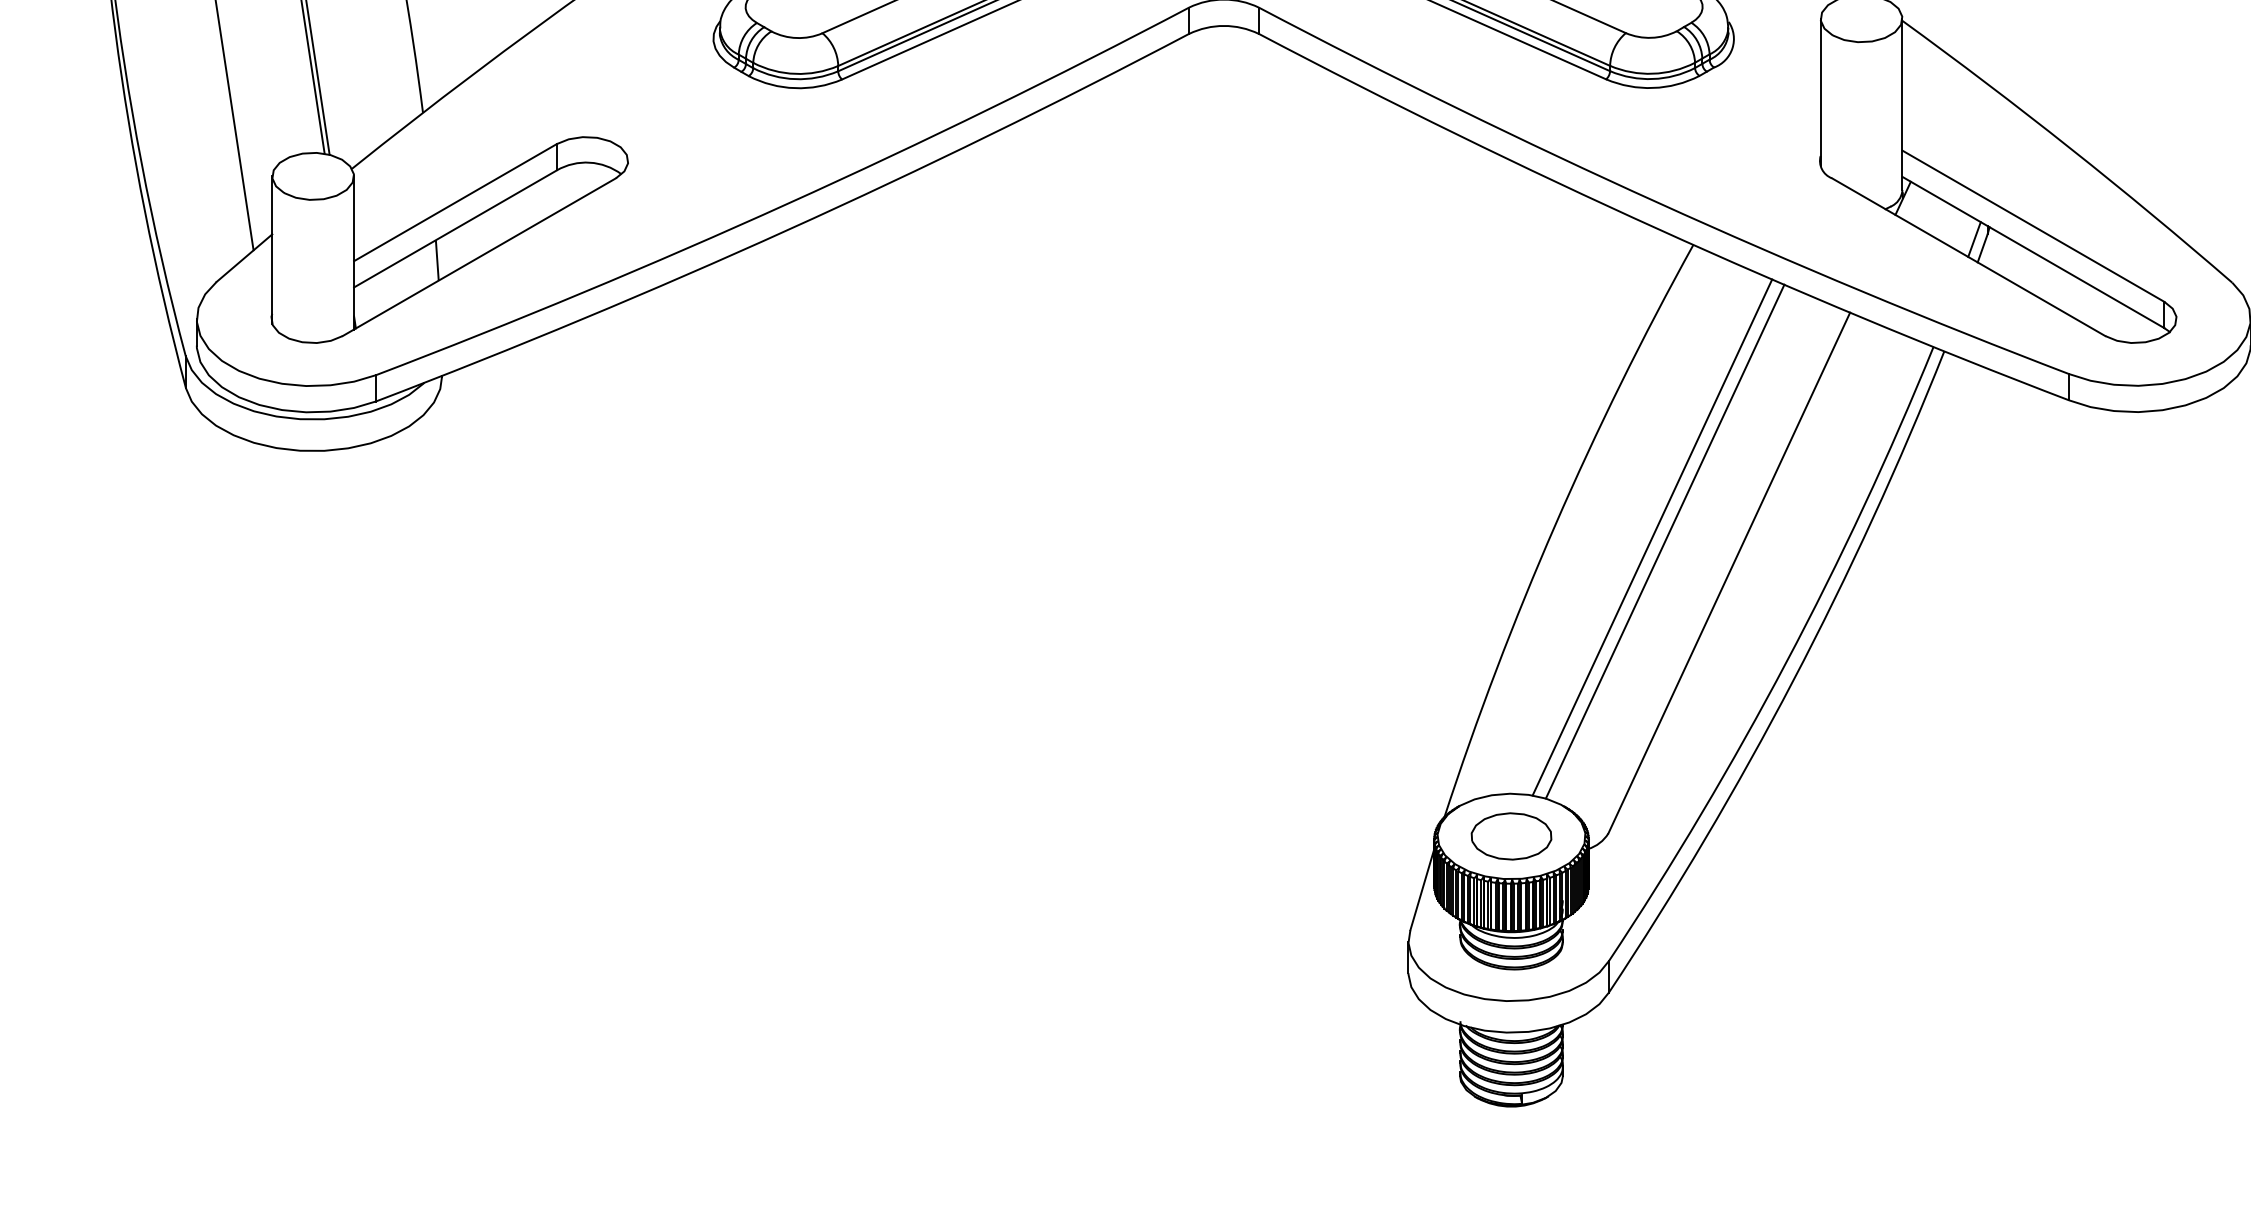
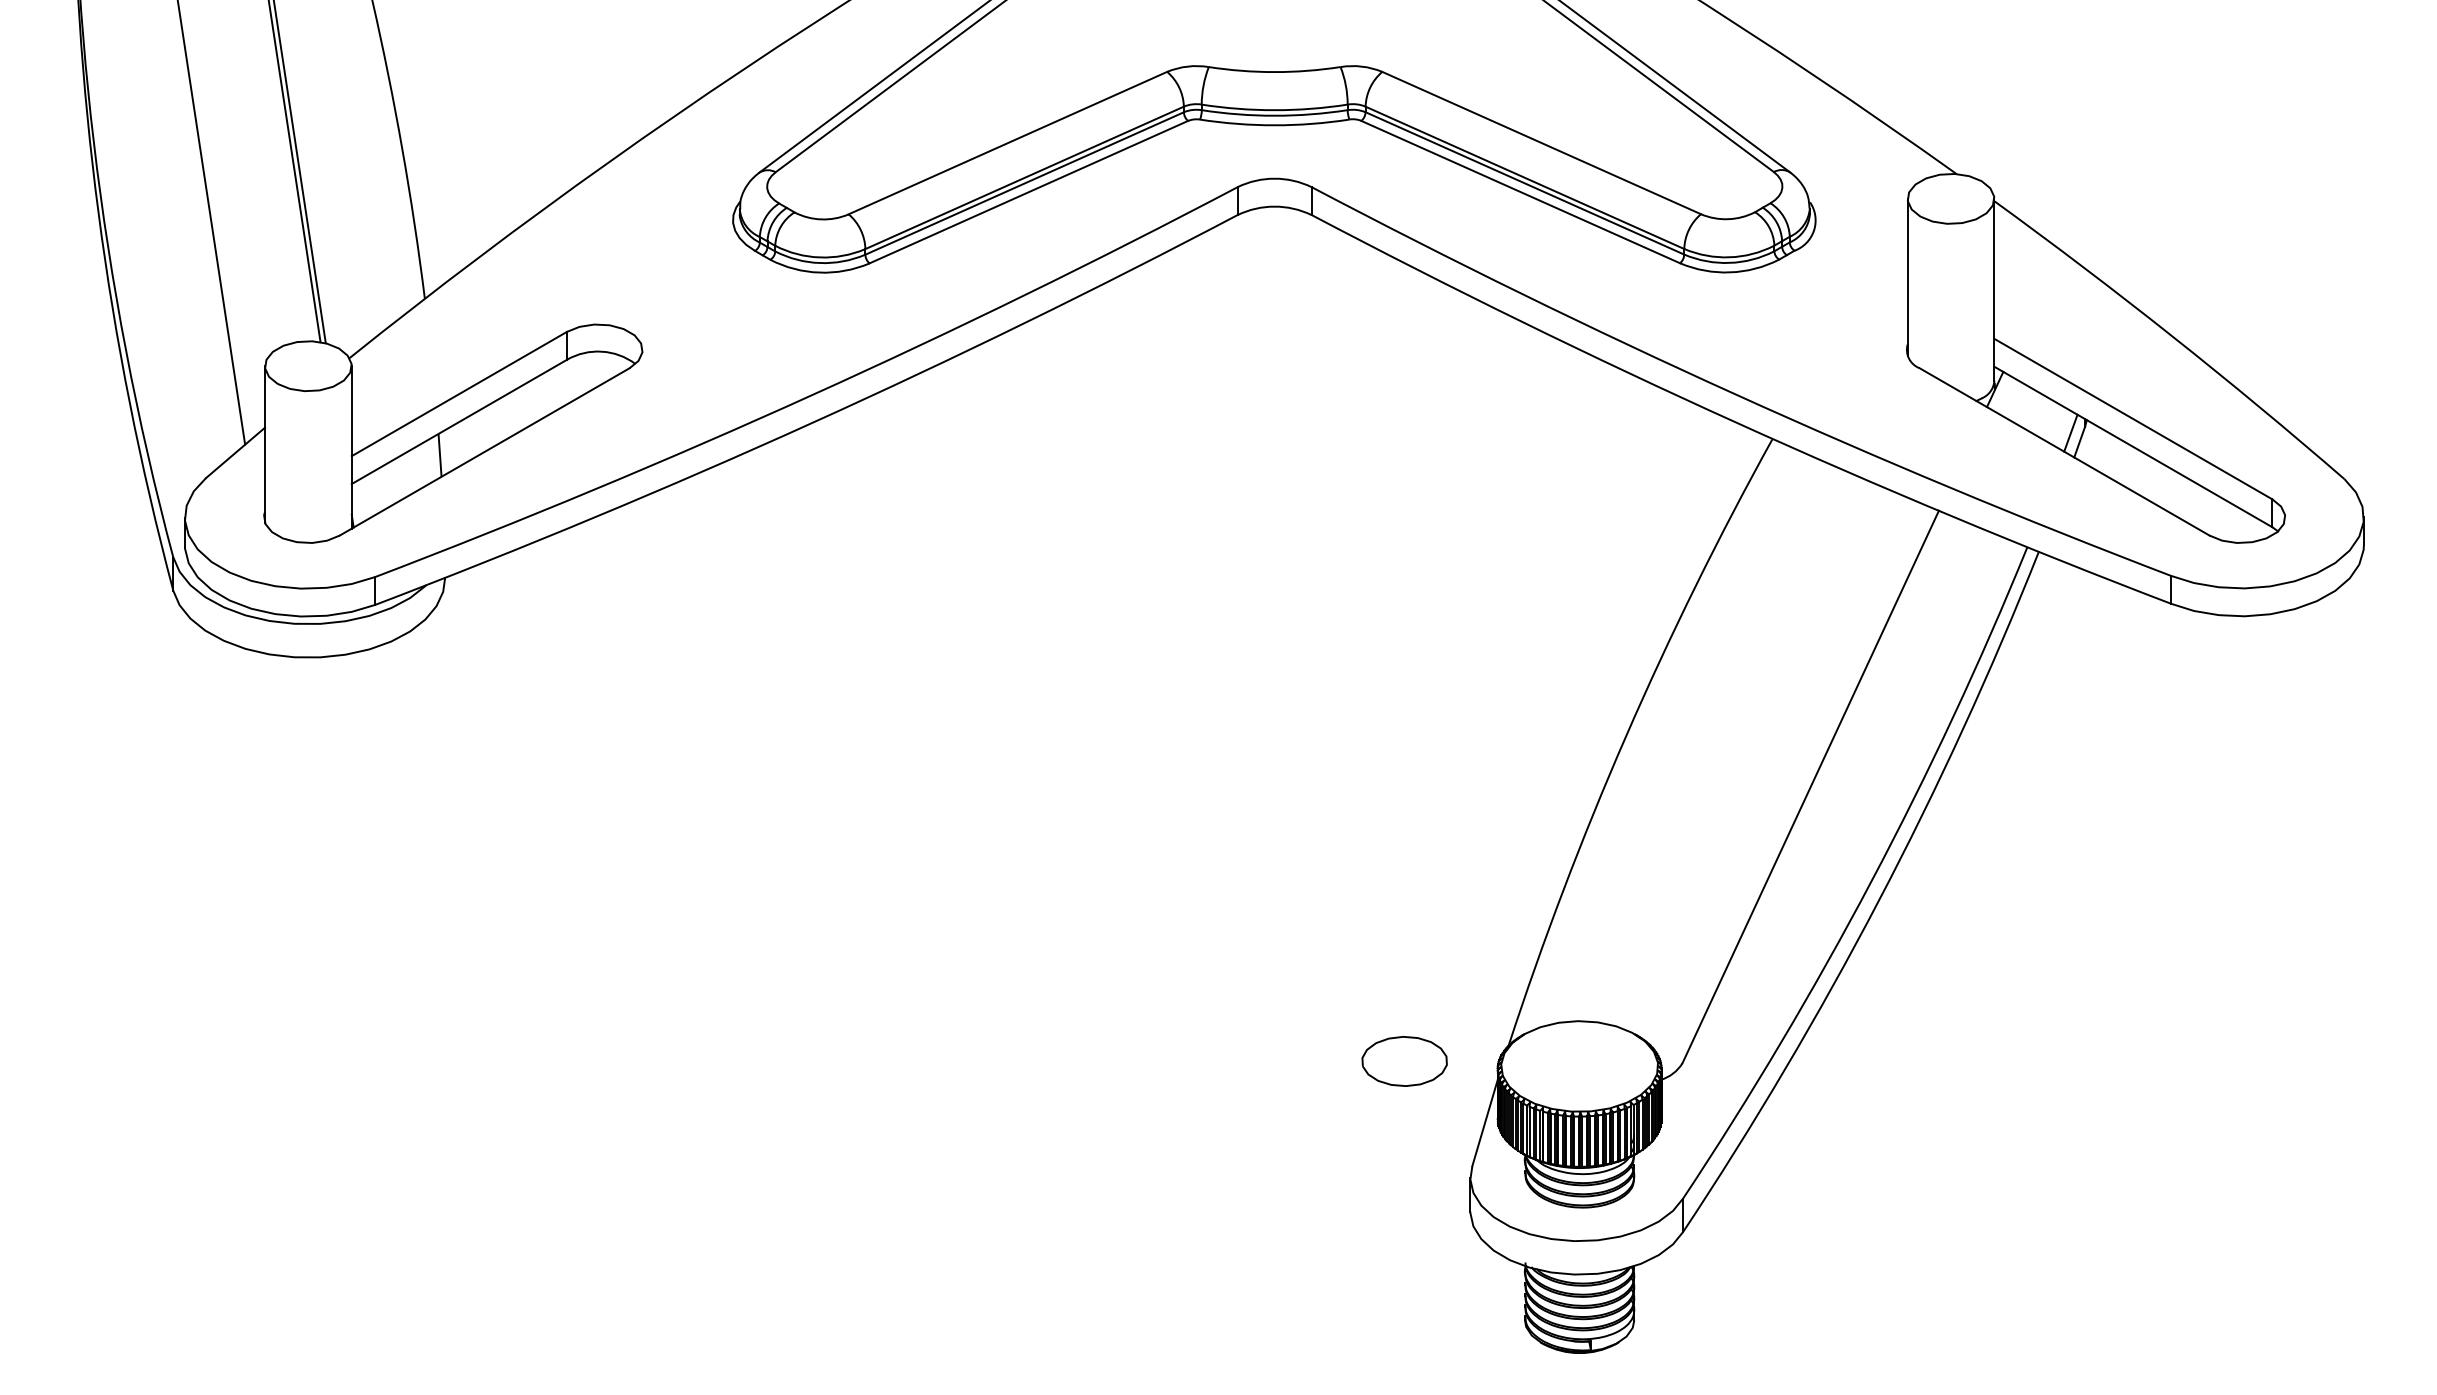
line: (1652, 537) -> (1729, 749), removed
line: (1664, 541) -> (1742, 753), removed
part: (1511, 836) -> (1404, 1061), moved

